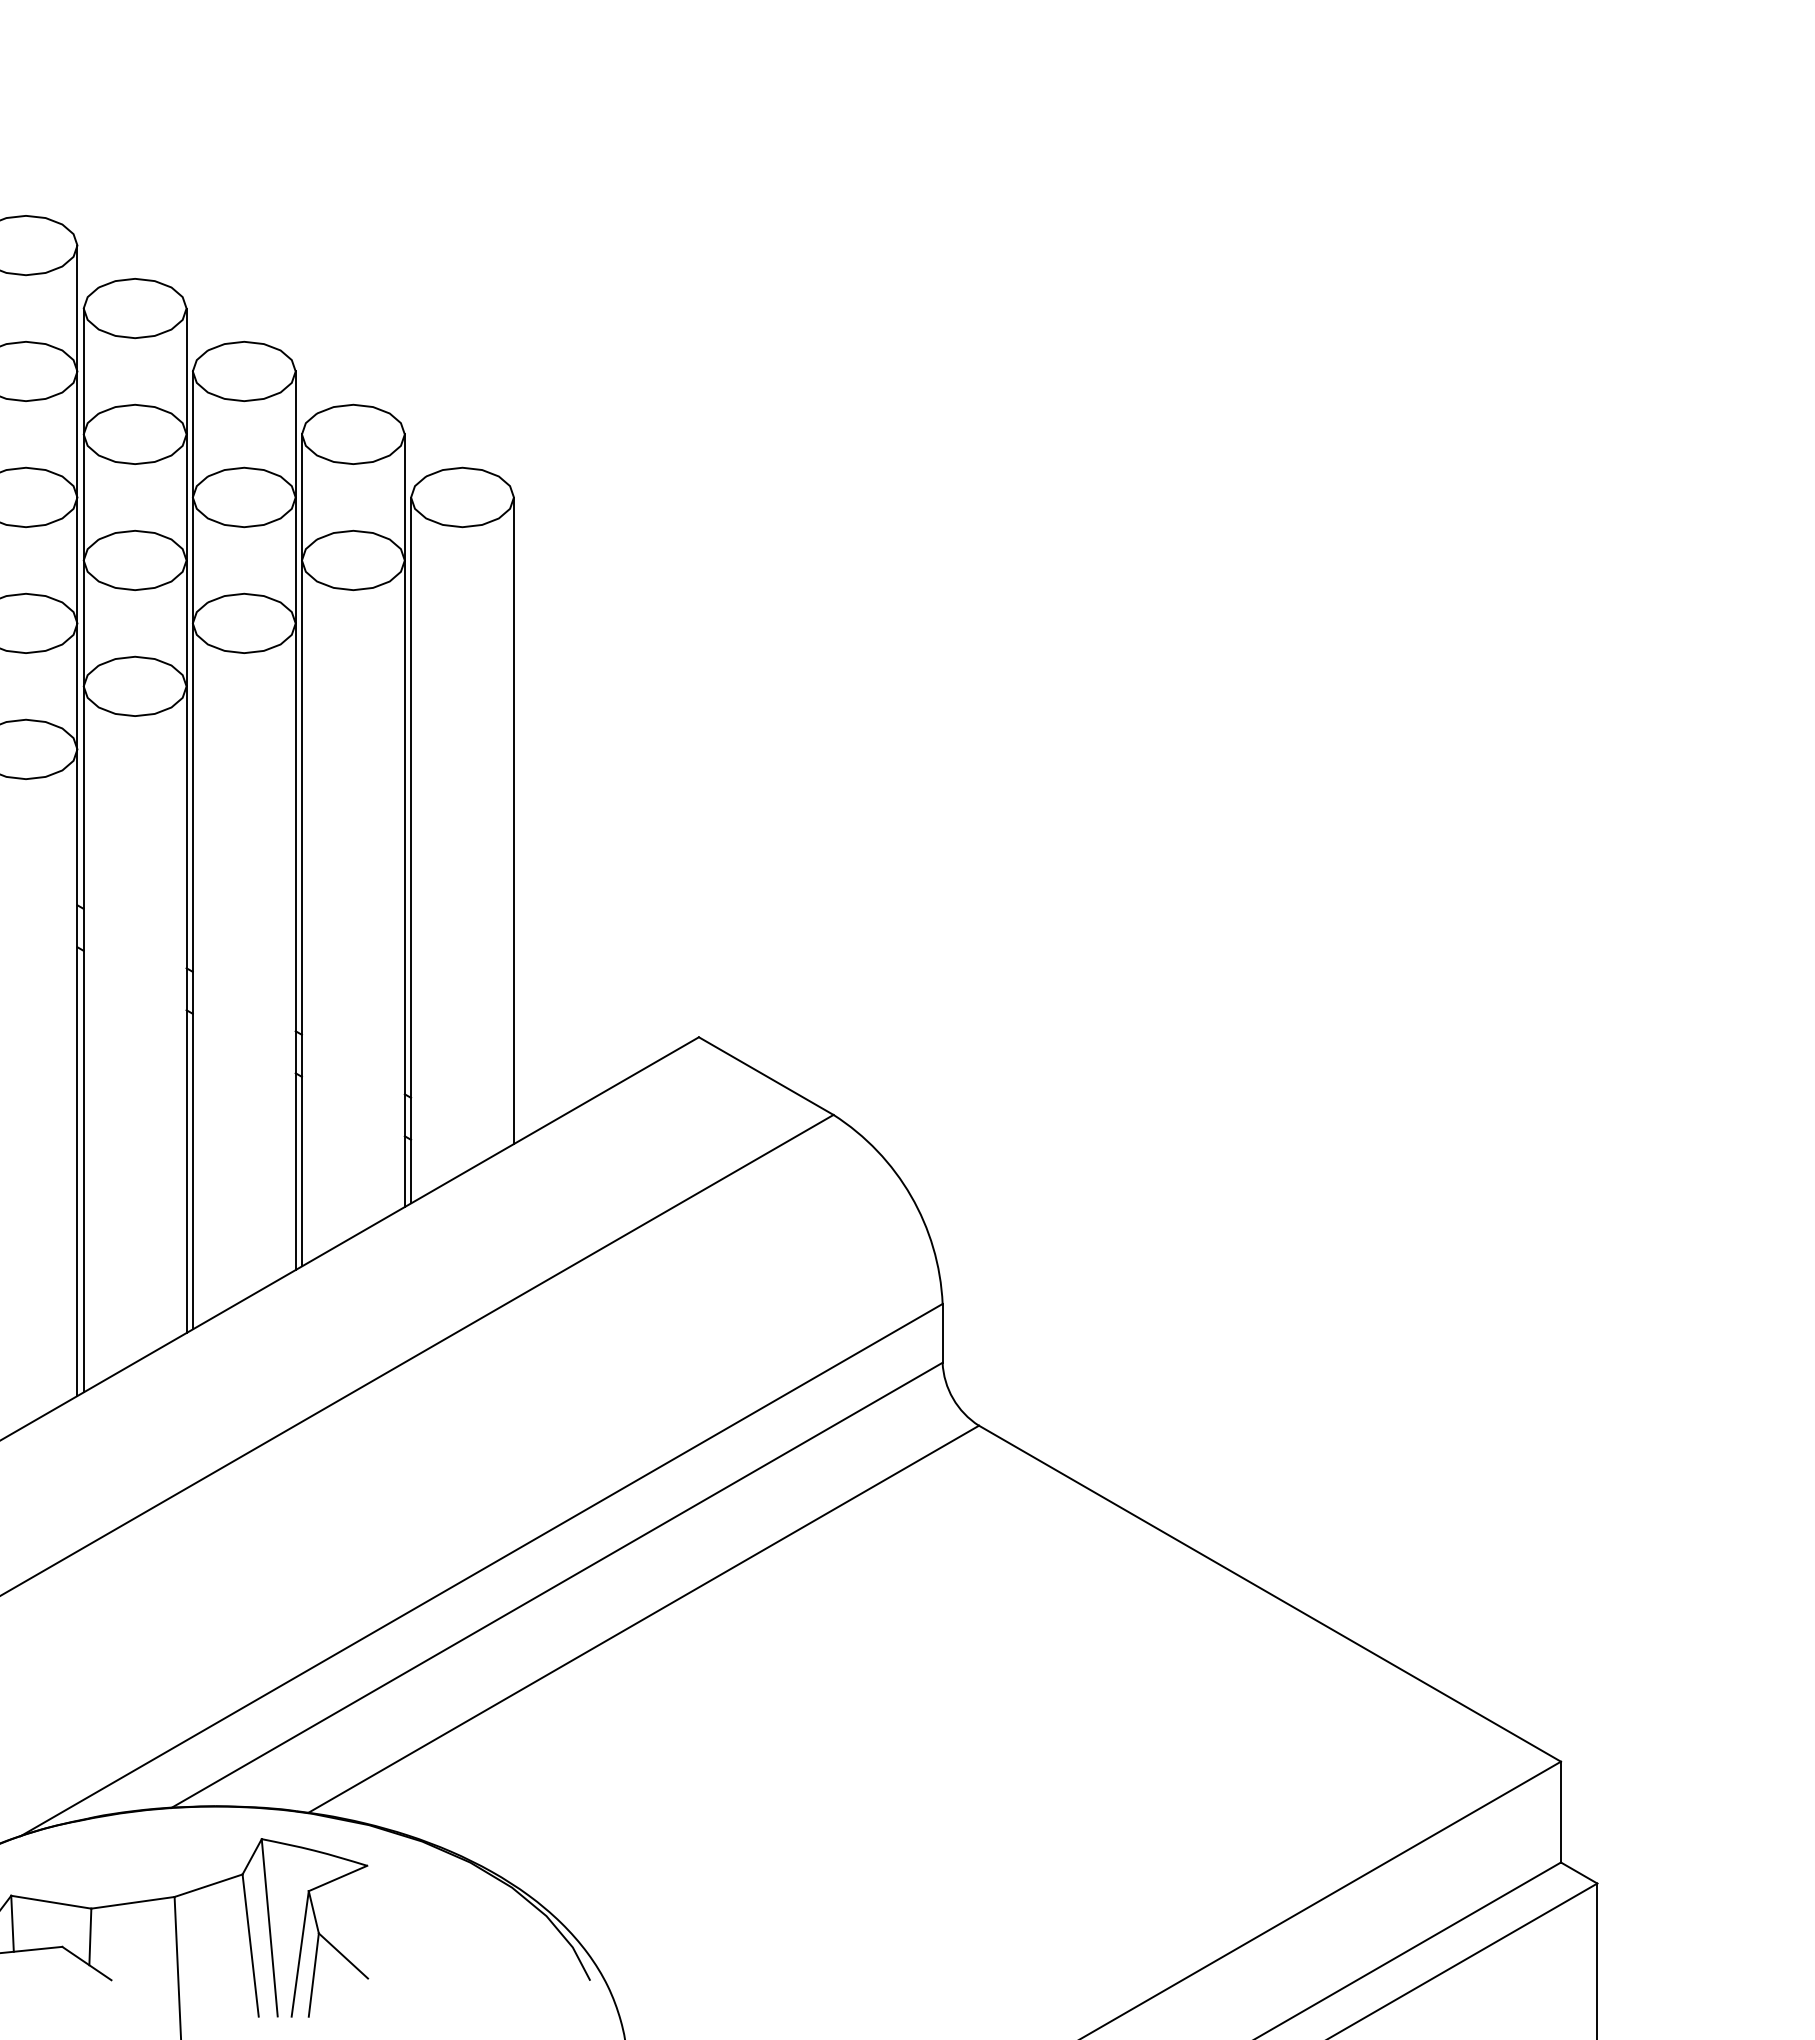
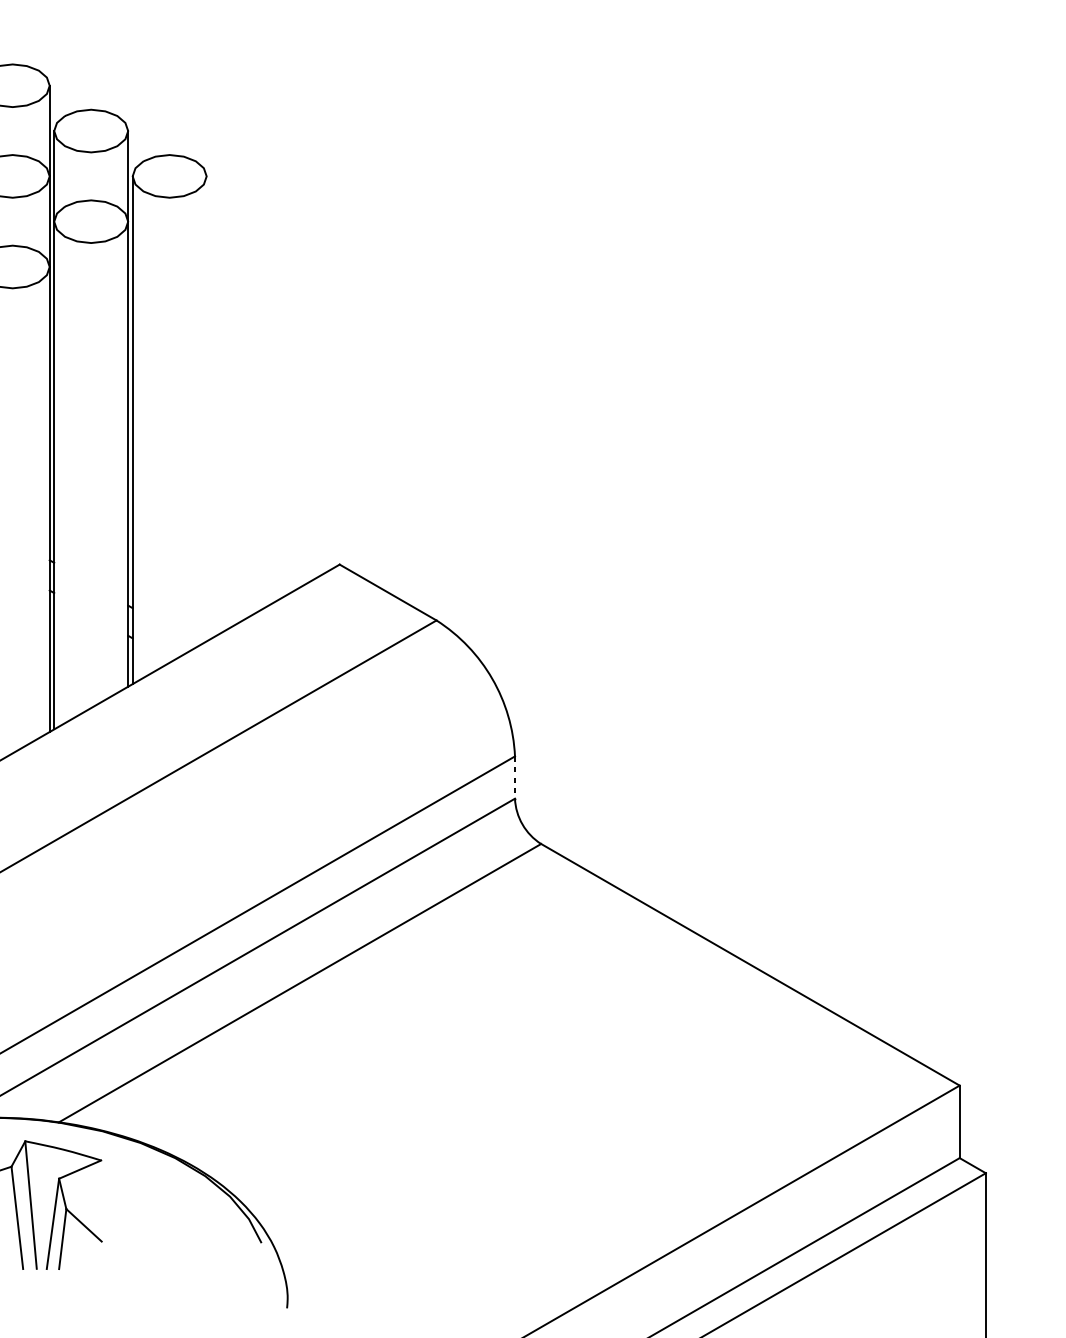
line: (513, 820) -> (206, 408), removed
line: (942, 1333) -> (514, 777), solid -> dashed

